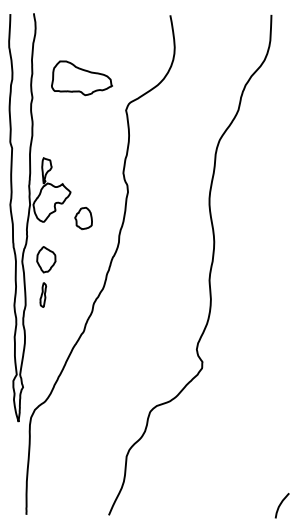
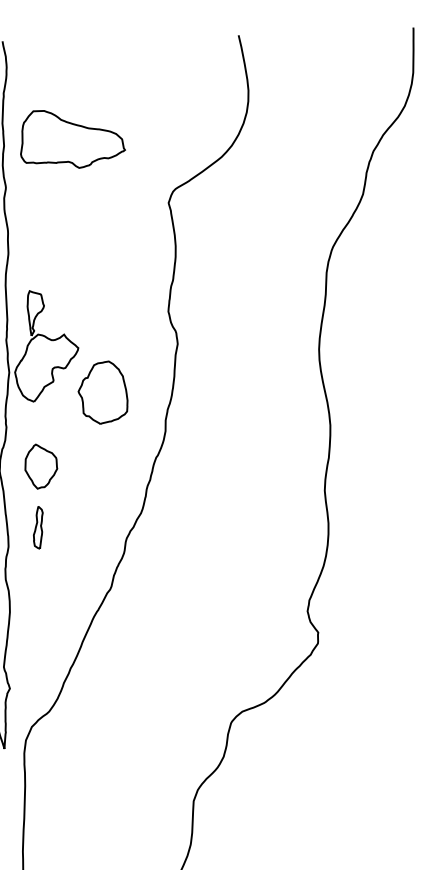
part: (81, 78) -> (71, 139), moved
part: (83, 218) -> (102, 392), size x1.67

